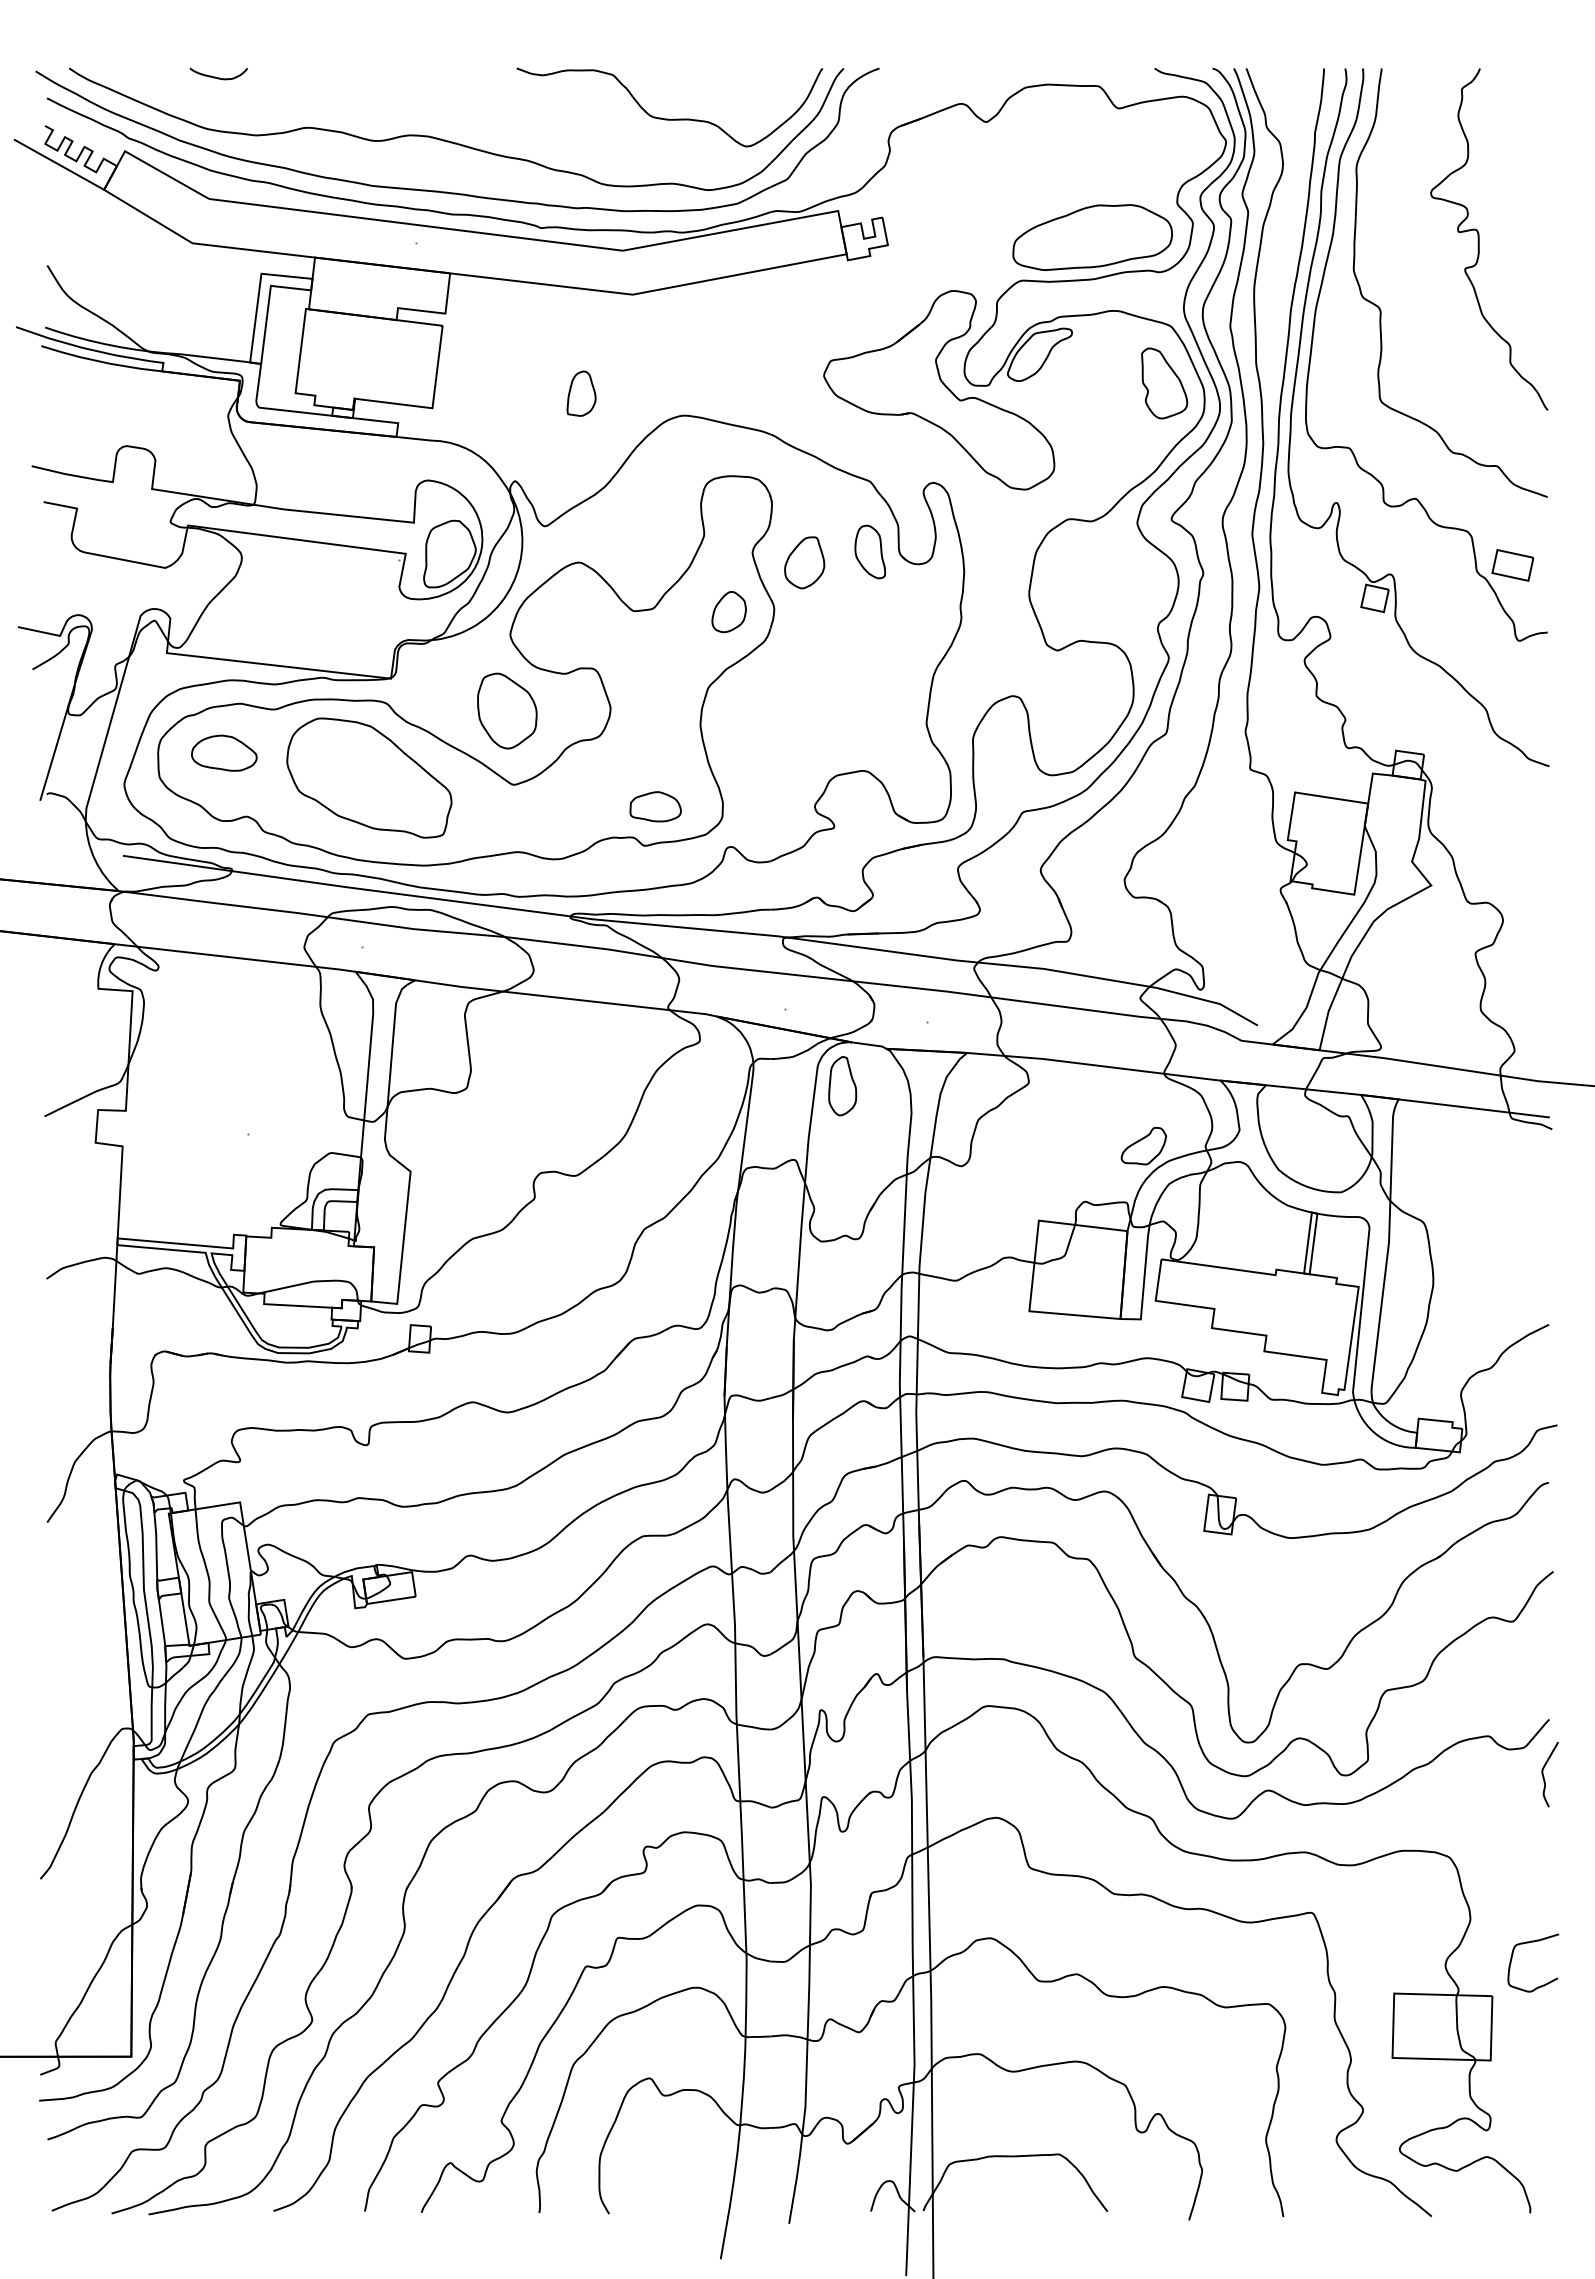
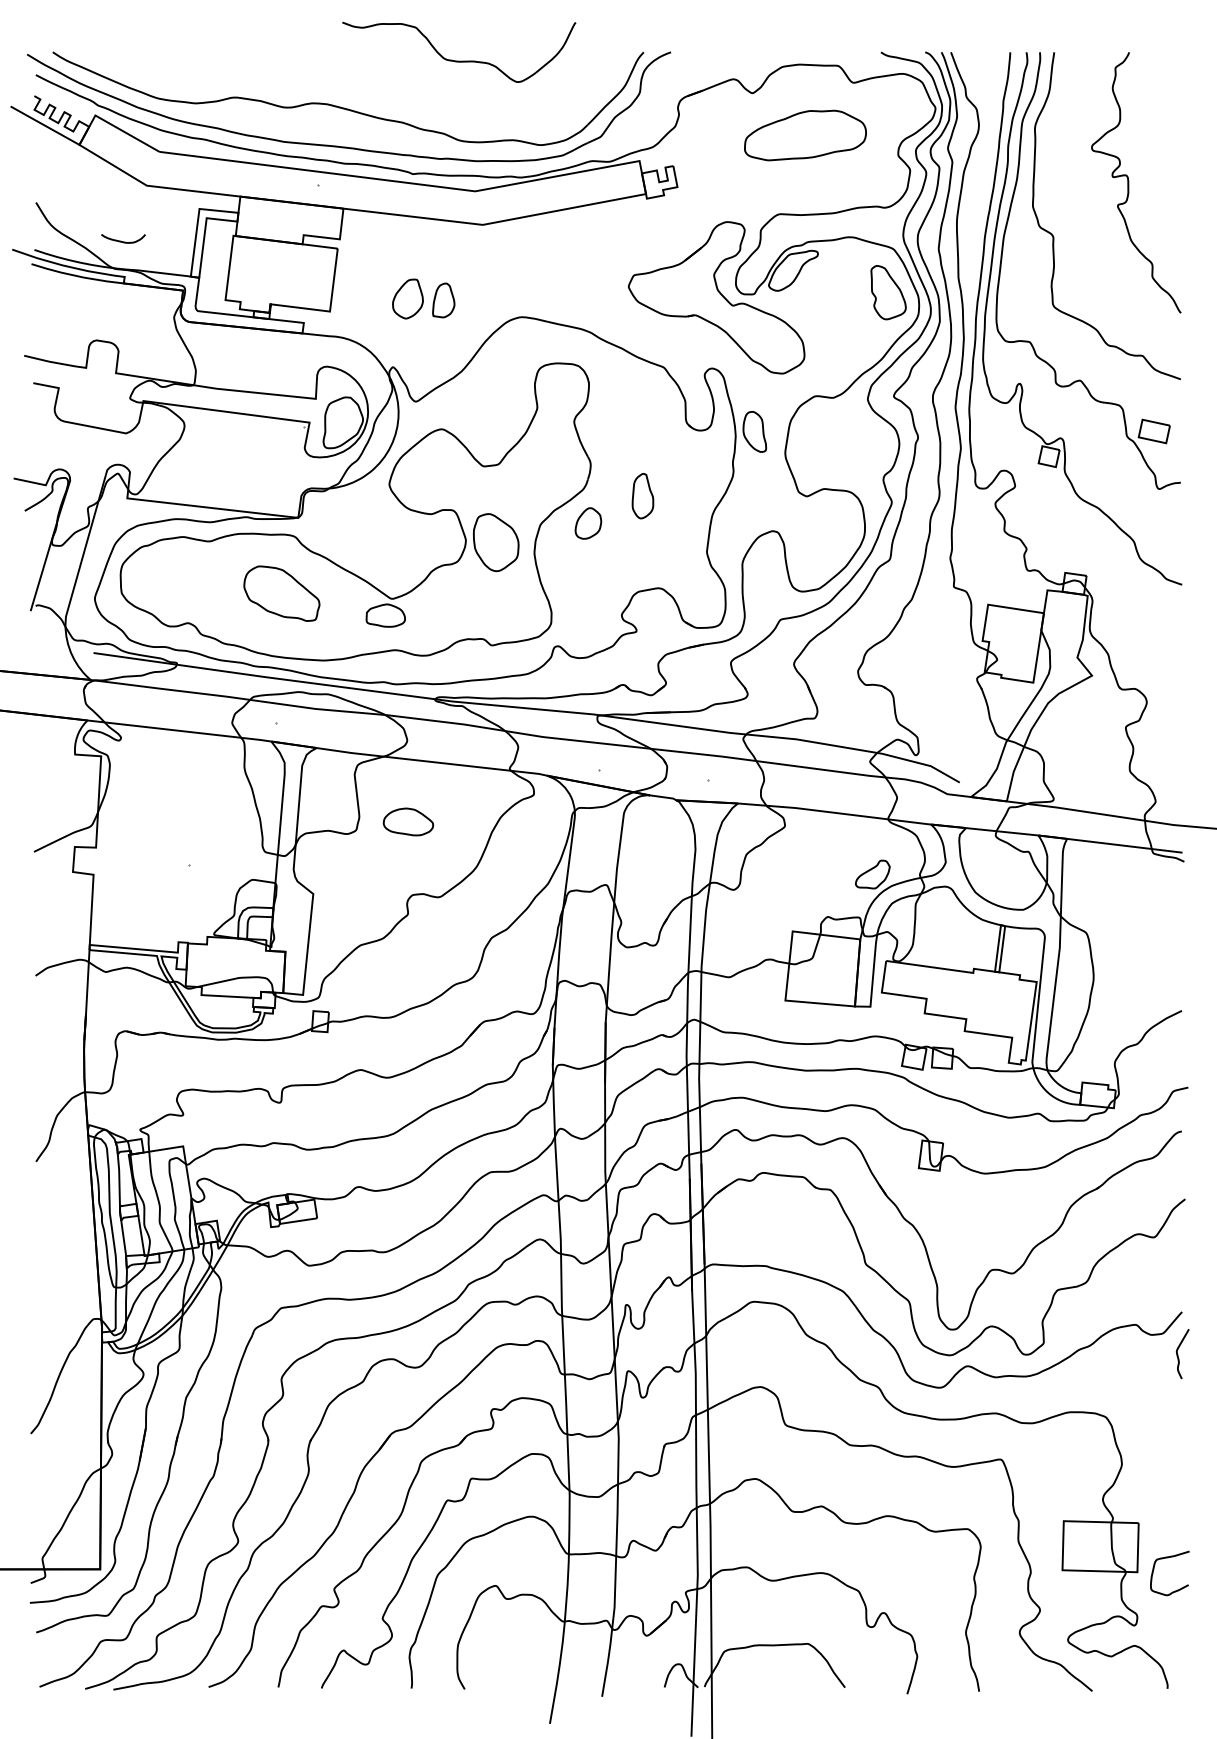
curve: (218, 77) -> (123, 241), moved
part: (669, 118) -> (458, 60), moved
part: (1092, 237) -> (805, 135), moved
part: (870, 551) -> (754, 431), moved
part: (804, 562) -> (407, 298), moved
part: (728, 612) -> (587, 523), moved
part: (507, 710) -> (496, 542), moved
part: (224, 752) -> (408, 821), moved
part: (369, 777) -> (281, 593), size x0.6
part: (655, 806) -> (385, 615), moved
part: (842, 1086) -> (642, 496), moved
curve: (1528, 1943) -> (1166, 1558), moved

